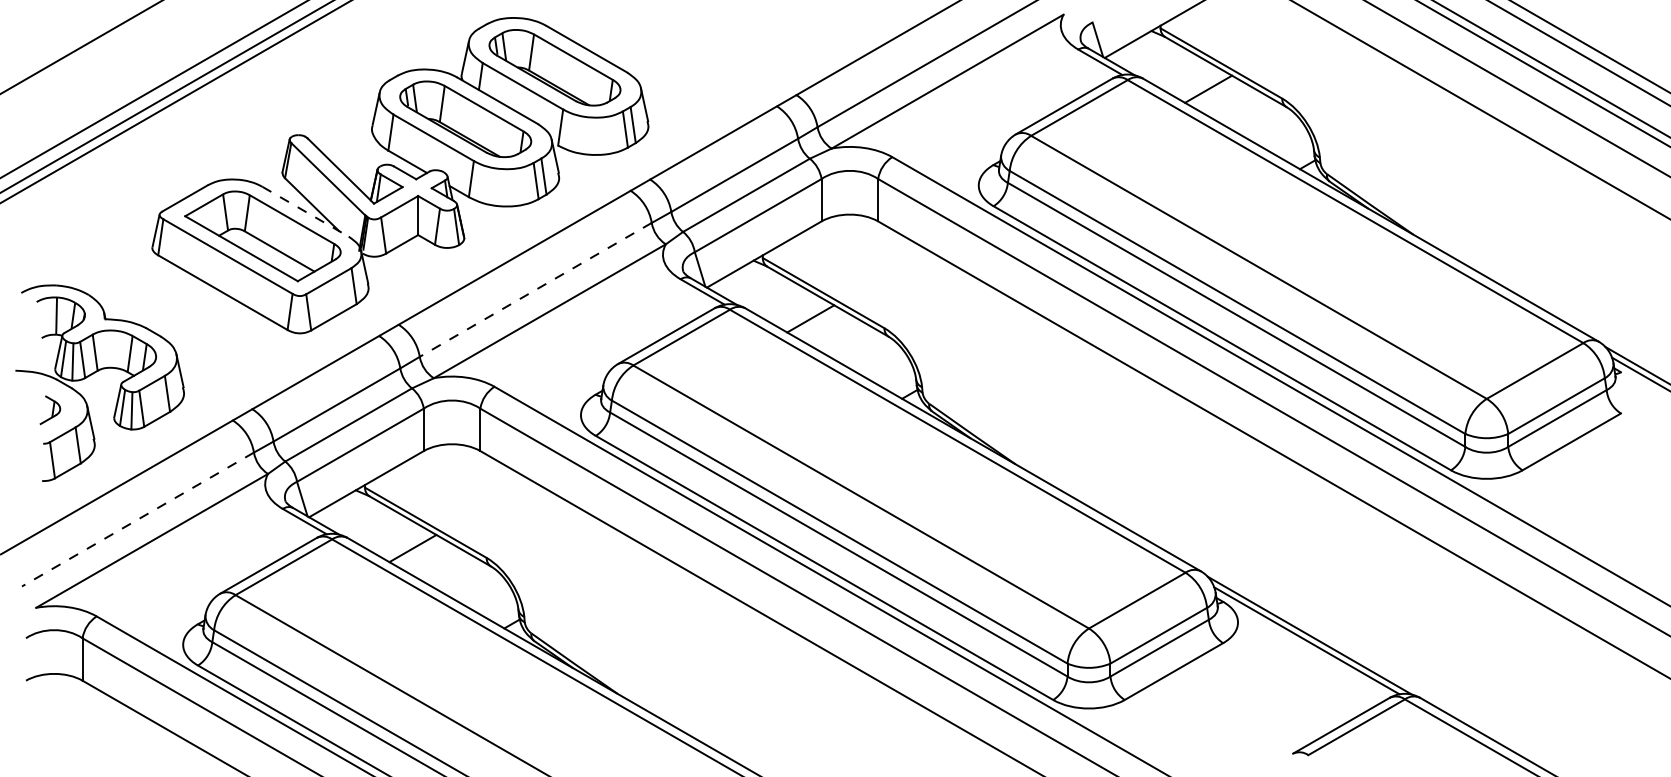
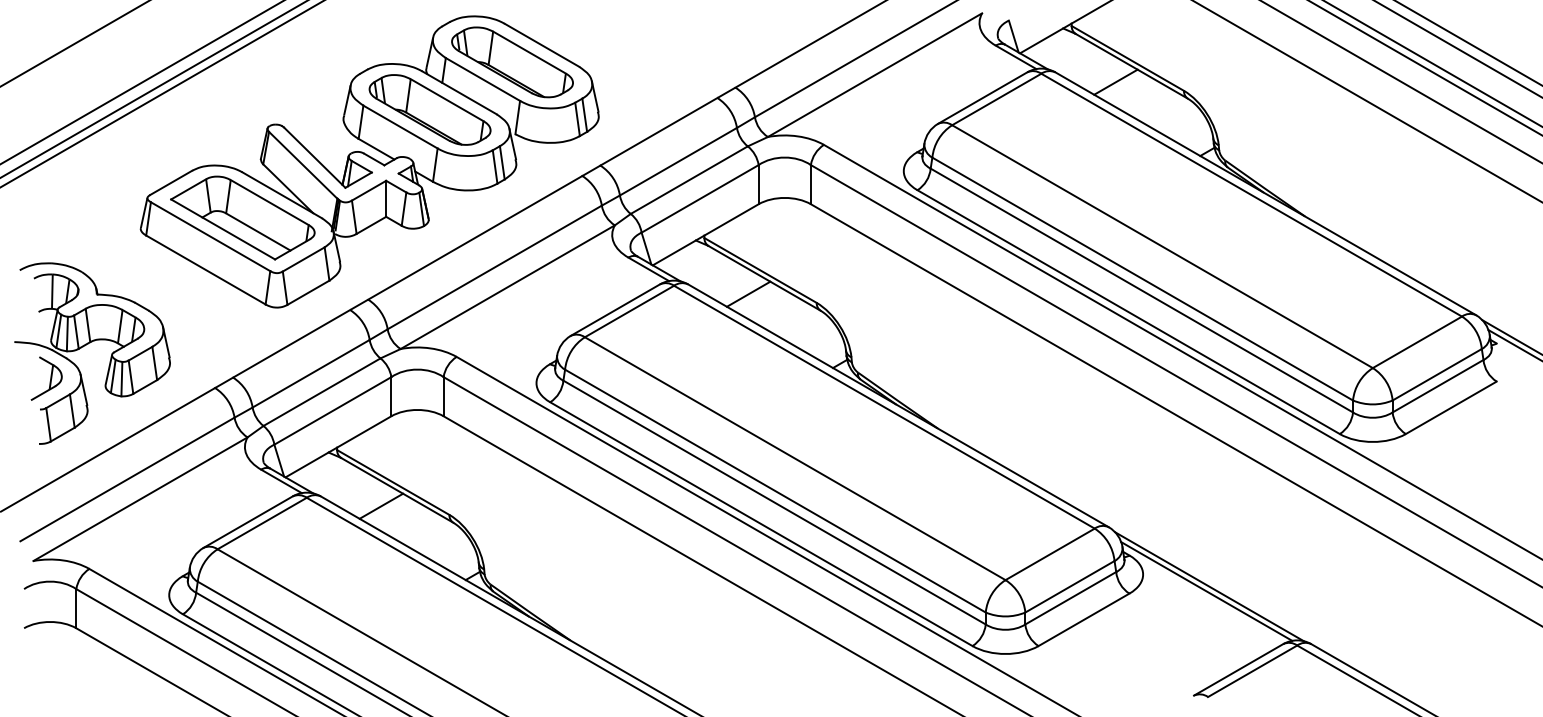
line: (305, 211) -> (282, 195), dashed -> solid
line: (535, 289) -> (494, 267), dashed -> solid
part: (50, 410) -> (46, 378), size x1.67
line: (137, 519) -> (127, 479), dashed -> solid

